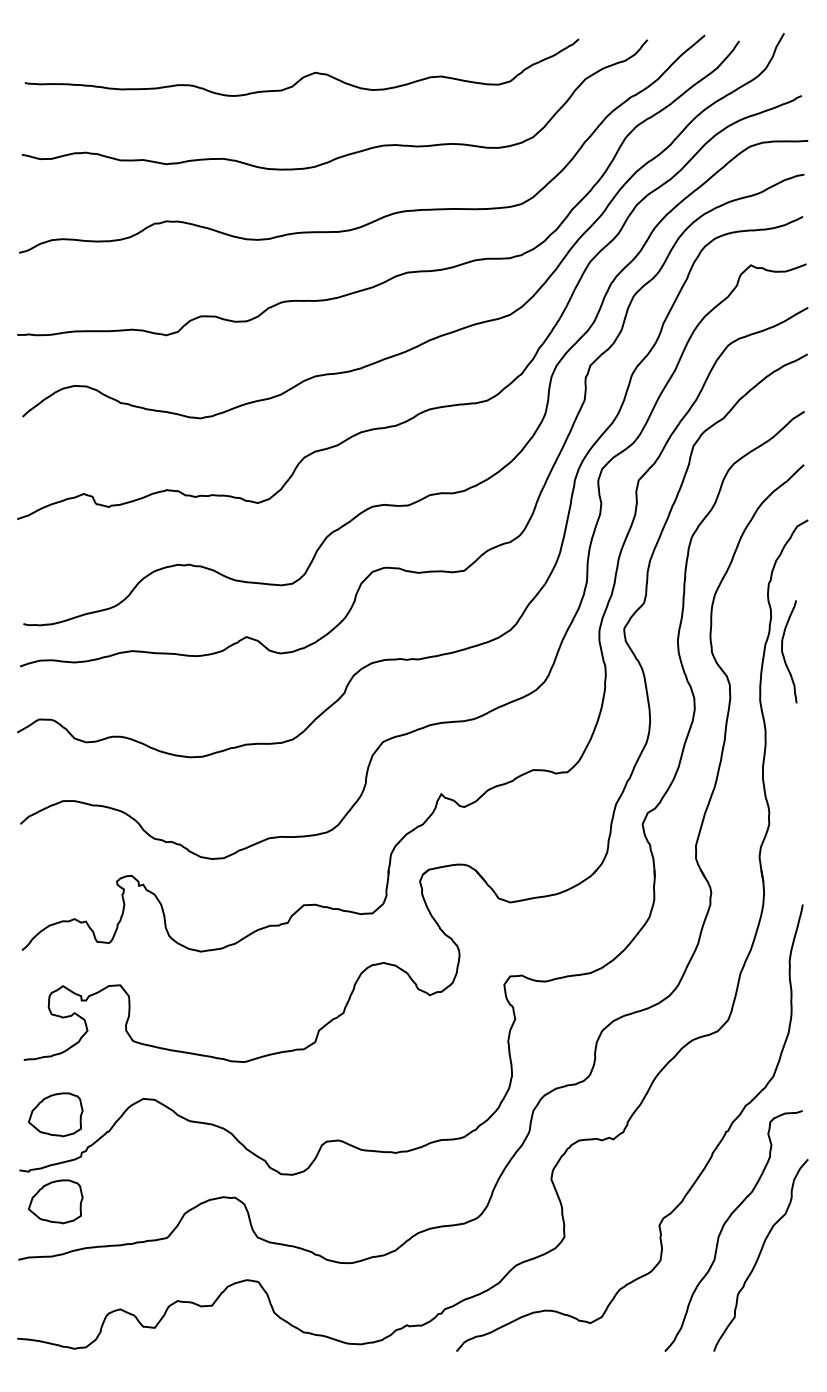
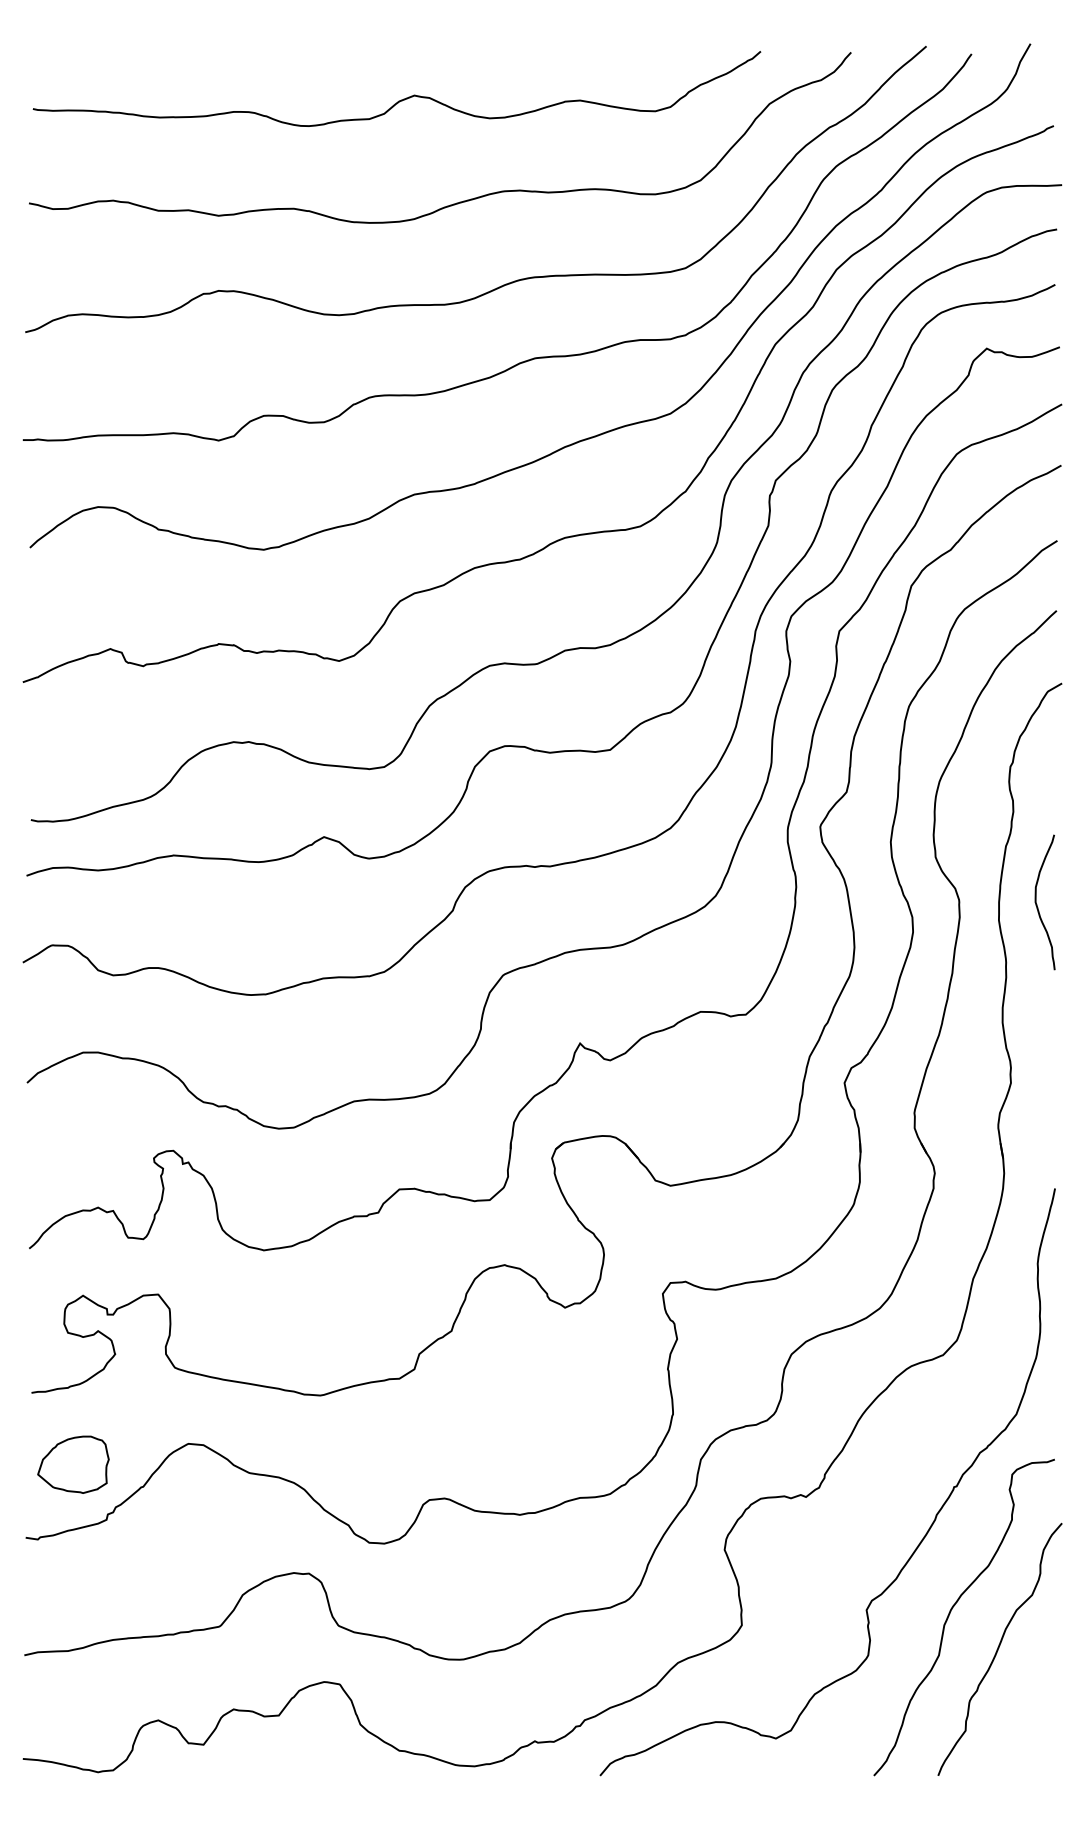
curve: (783, 652) -> (1037, 903), moved
part: (55, 1201) -> (73, 1578), removed

